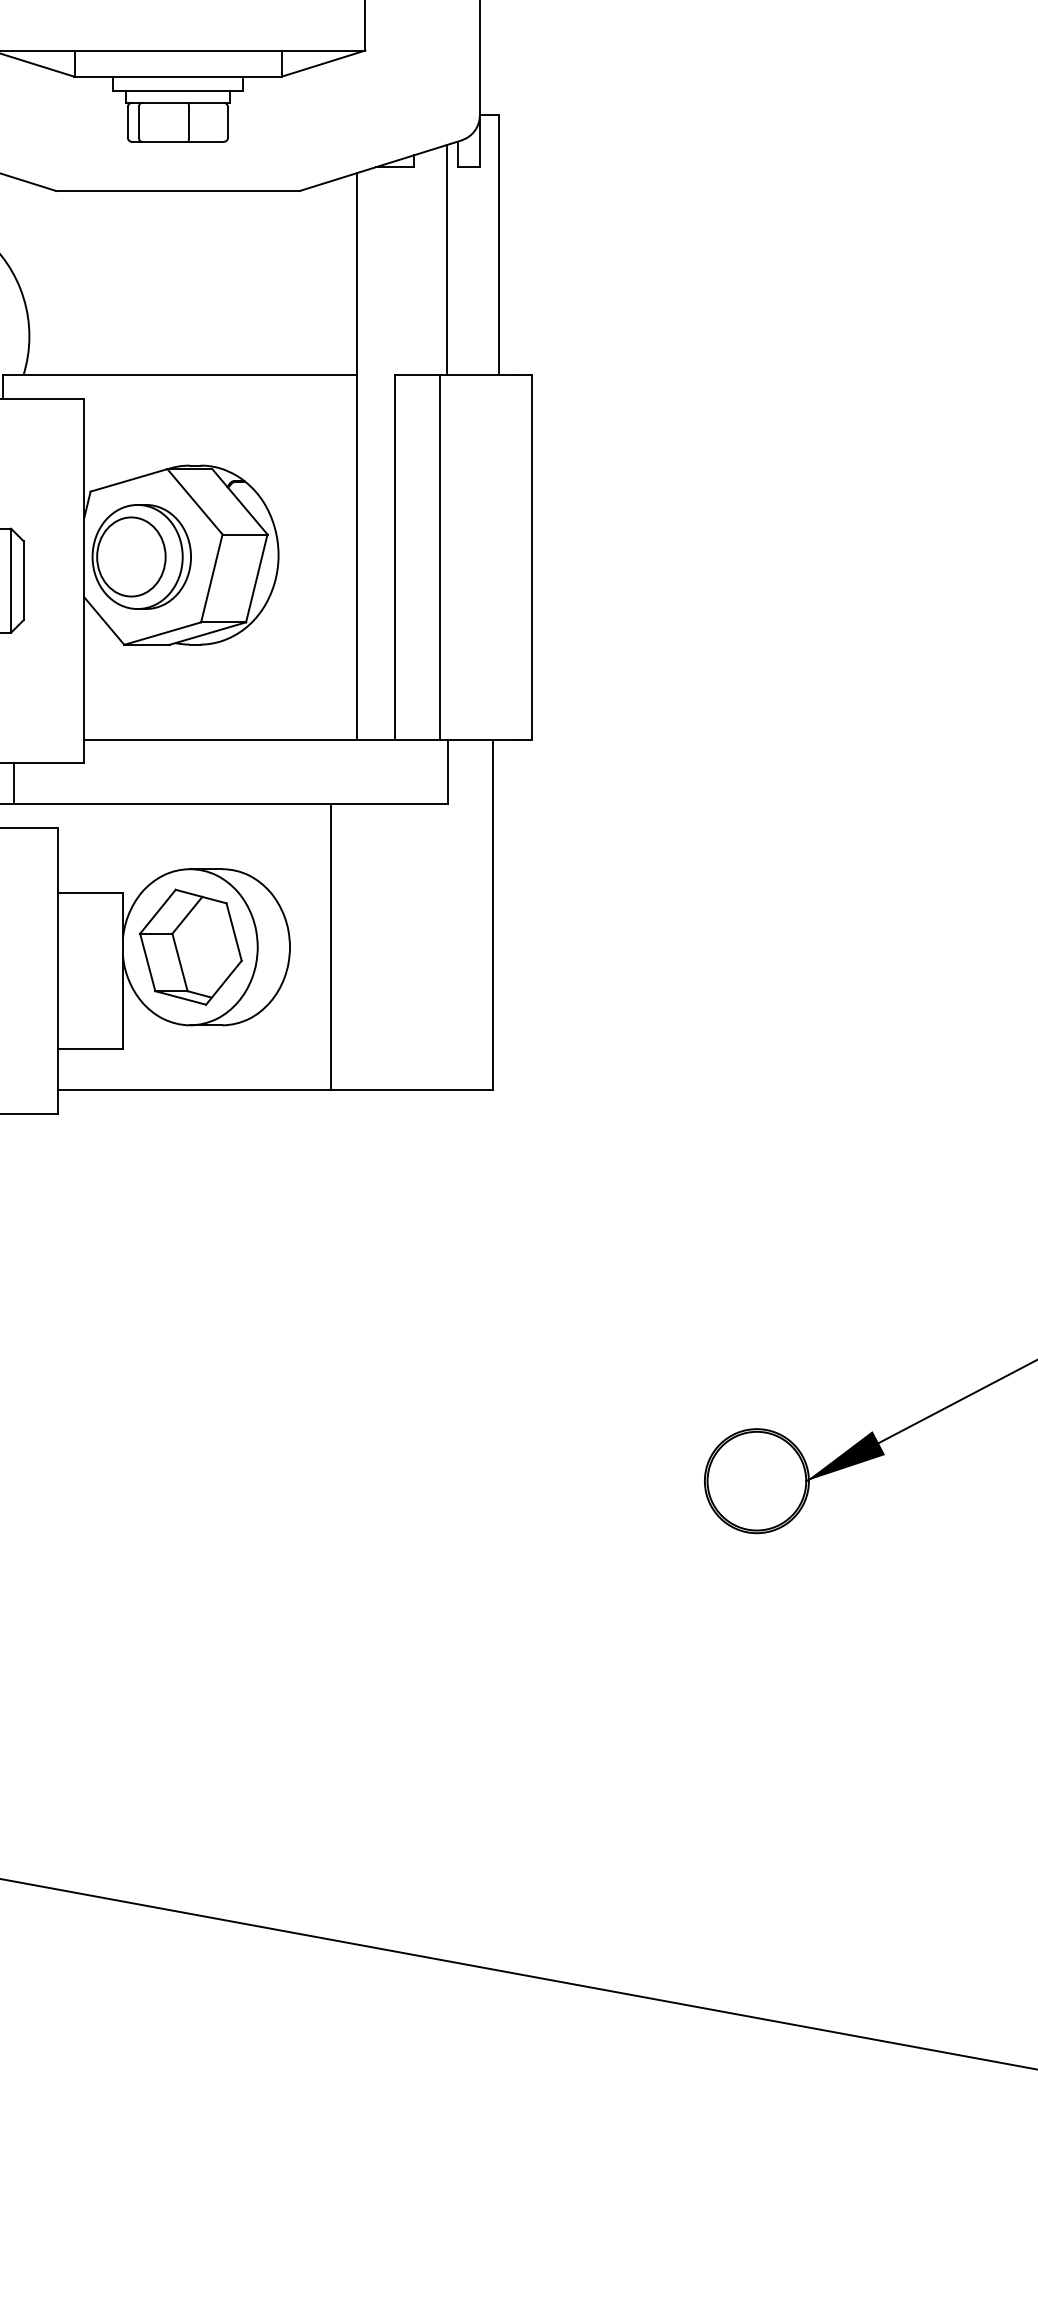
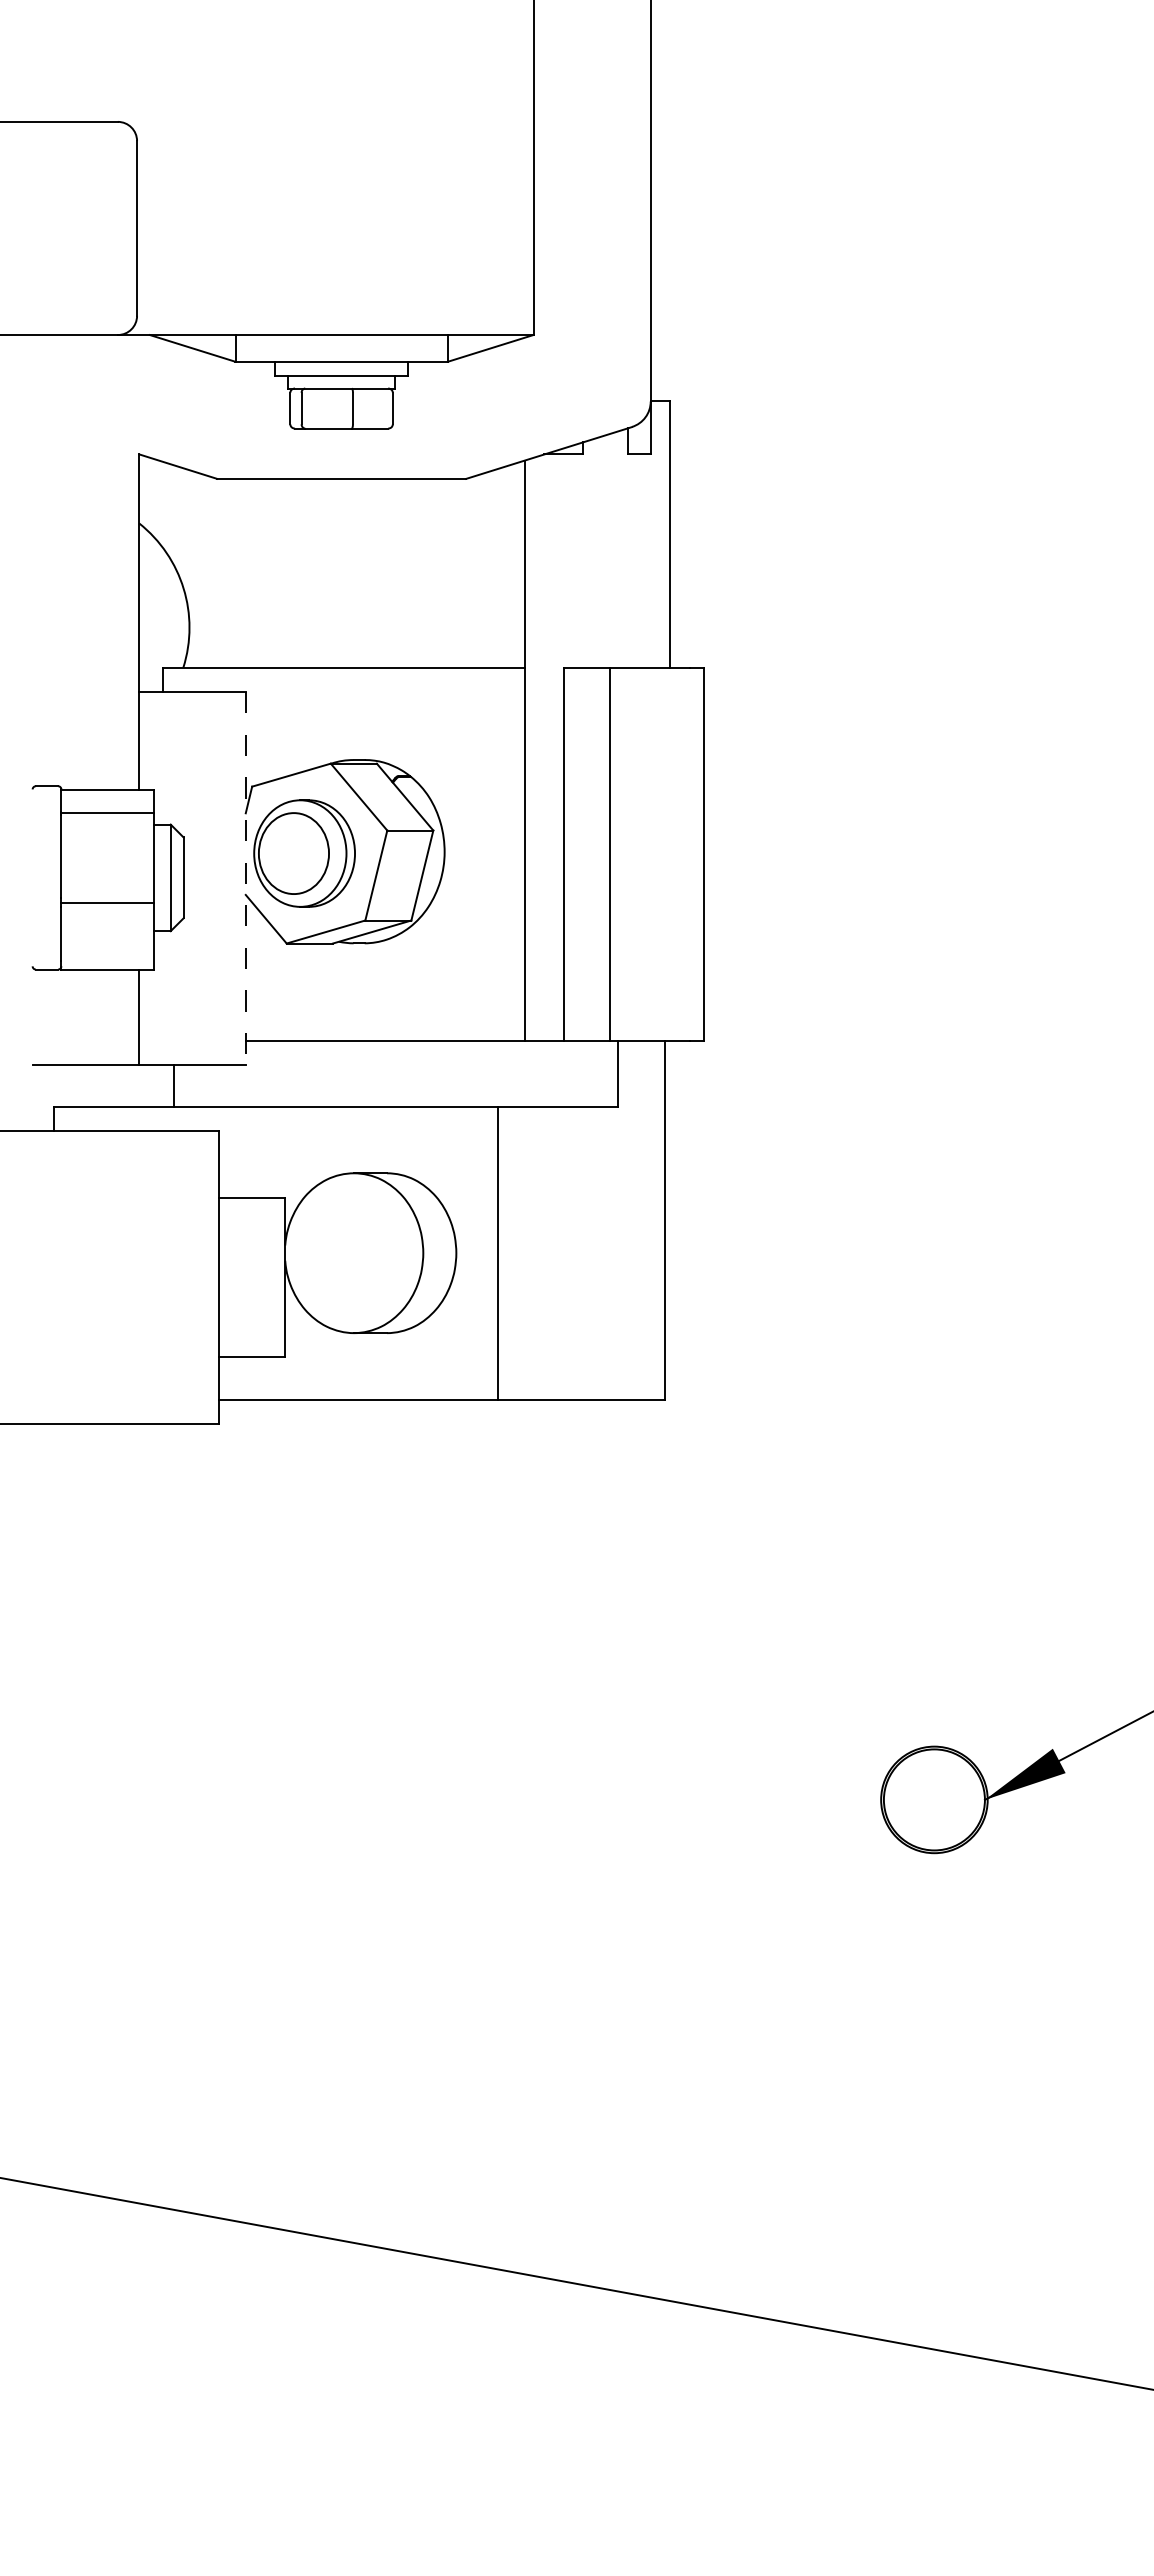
line: (446, 260) -> (616, 549), removed
line: (84, 582) -> (245, 879), solid -> dashed
part: (190, 947) -> (354, 1253), removed

